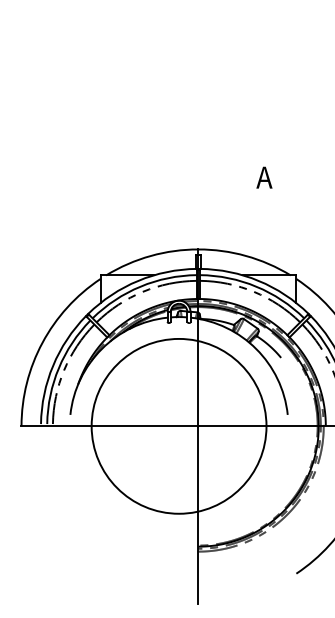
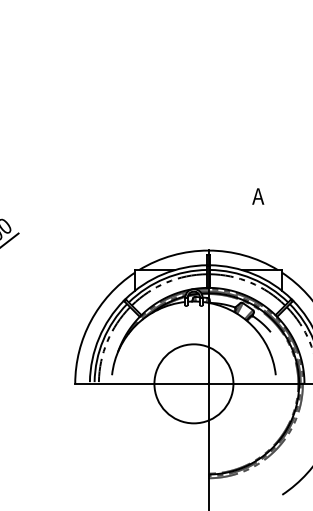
circle: (178, 425) -> (193, 383), size x0.6

